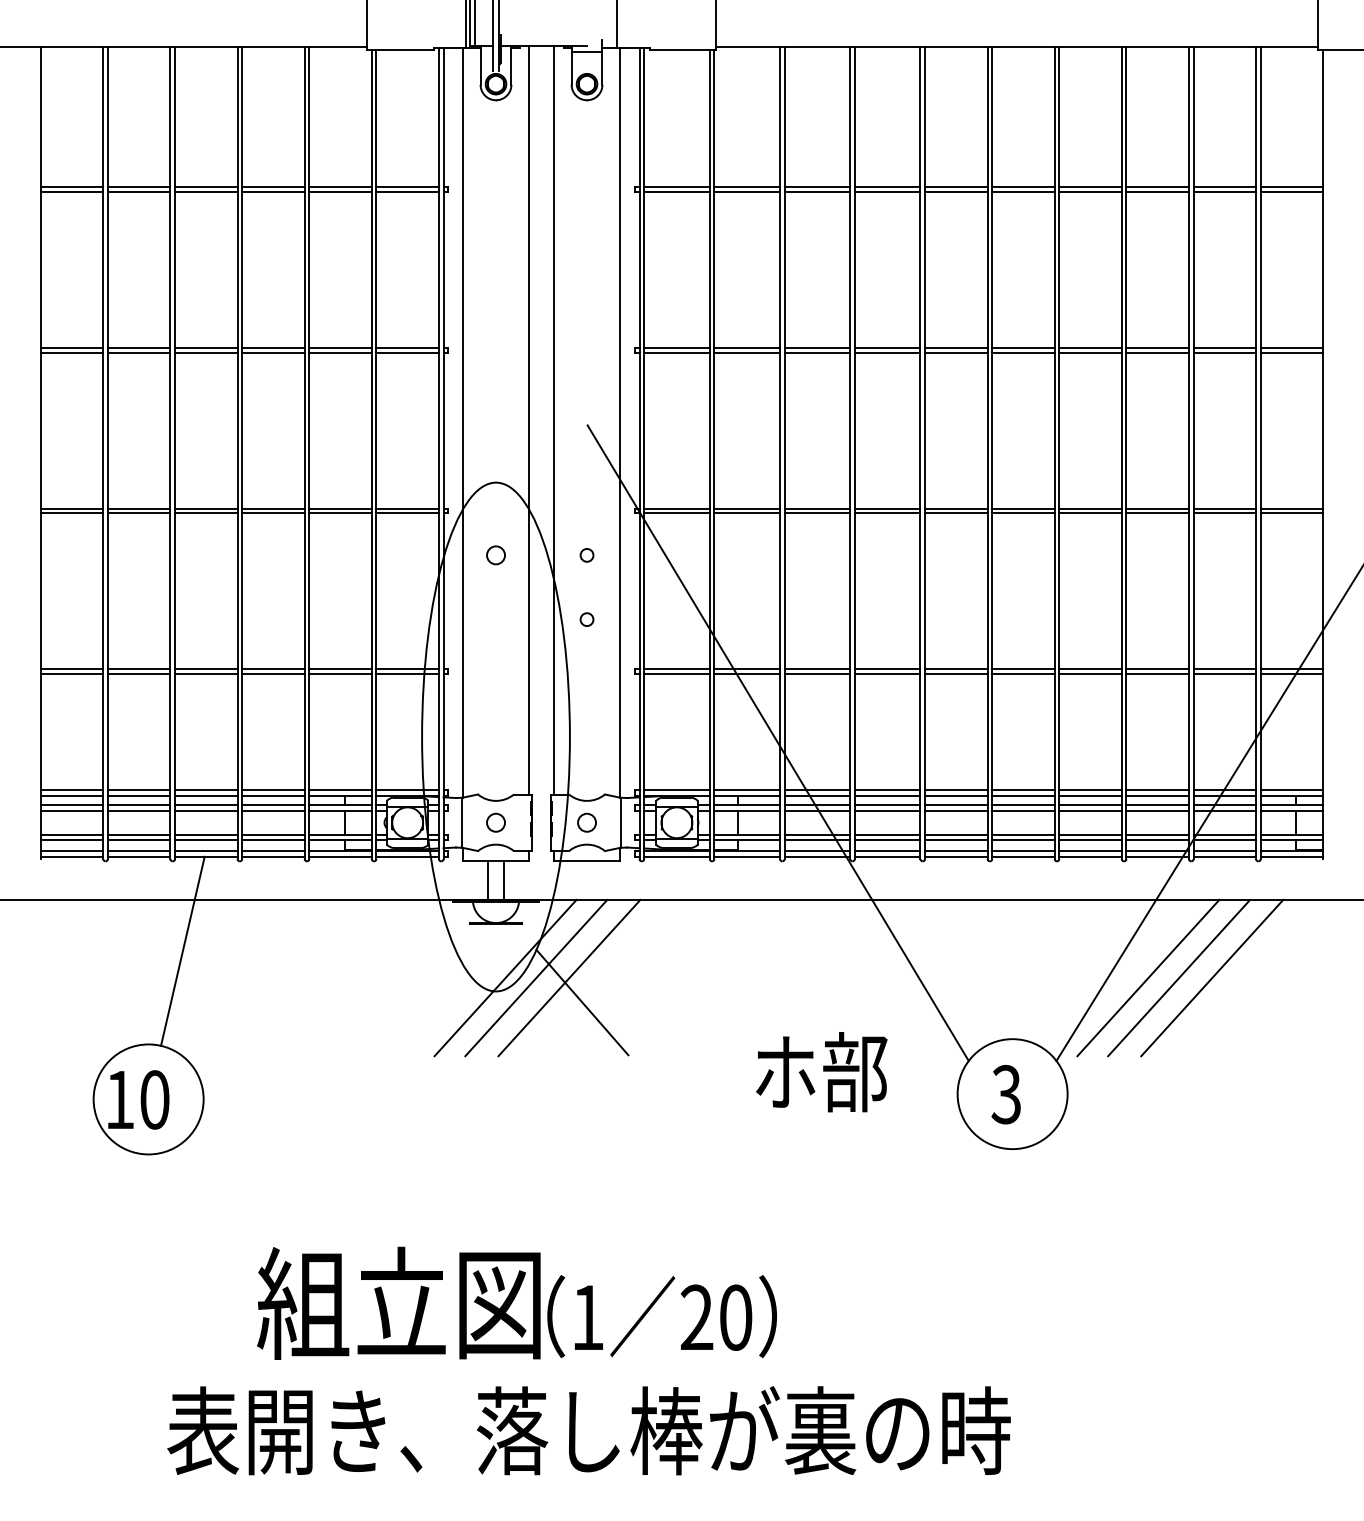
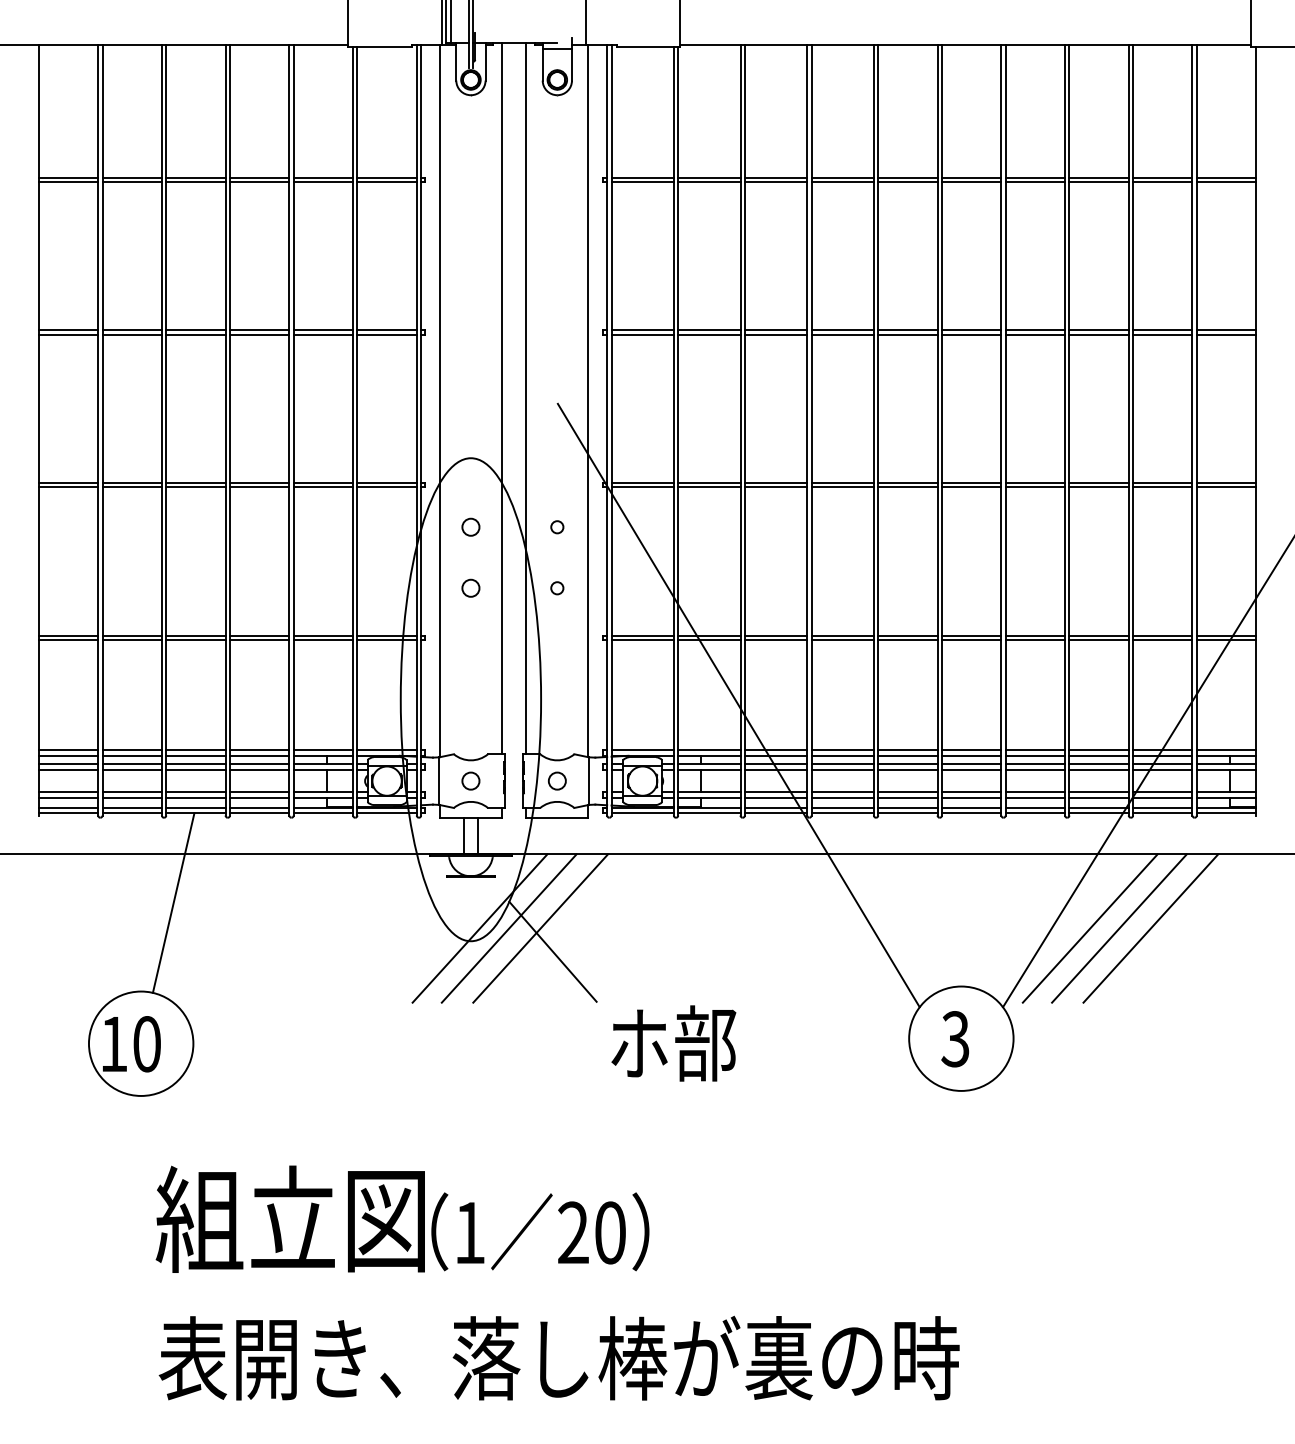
circle: (495, 619) -> (470, 588), added
text: (821, 1072) -> (673, 1043), moved
text: (516, 1302) -> (402, 1218), moved

